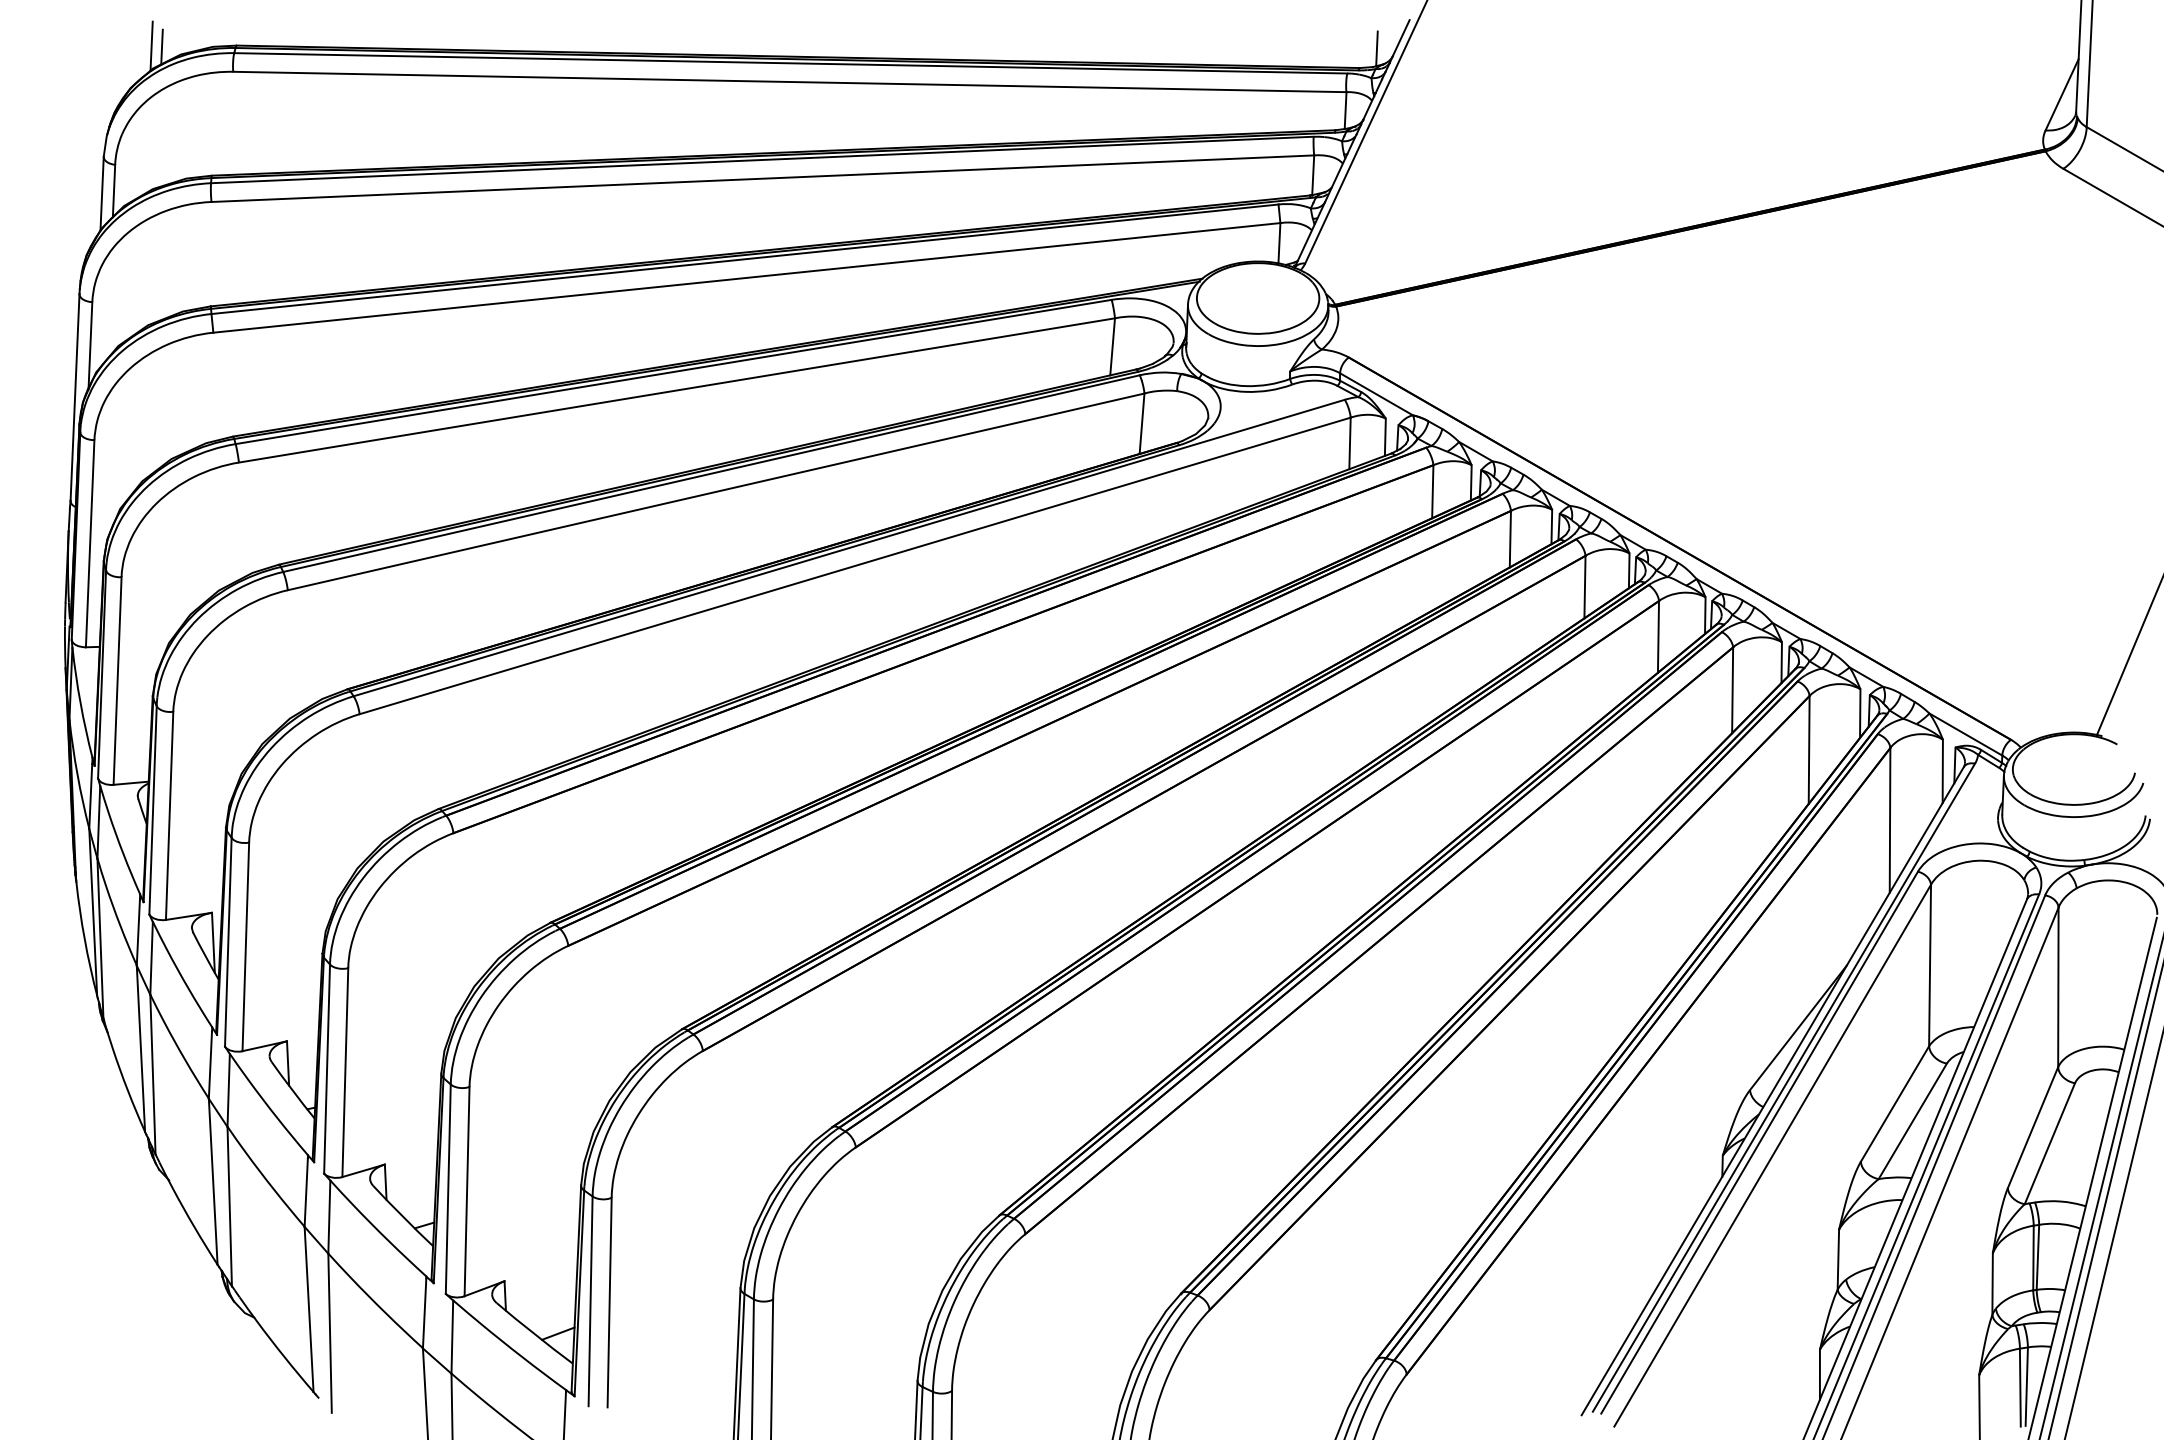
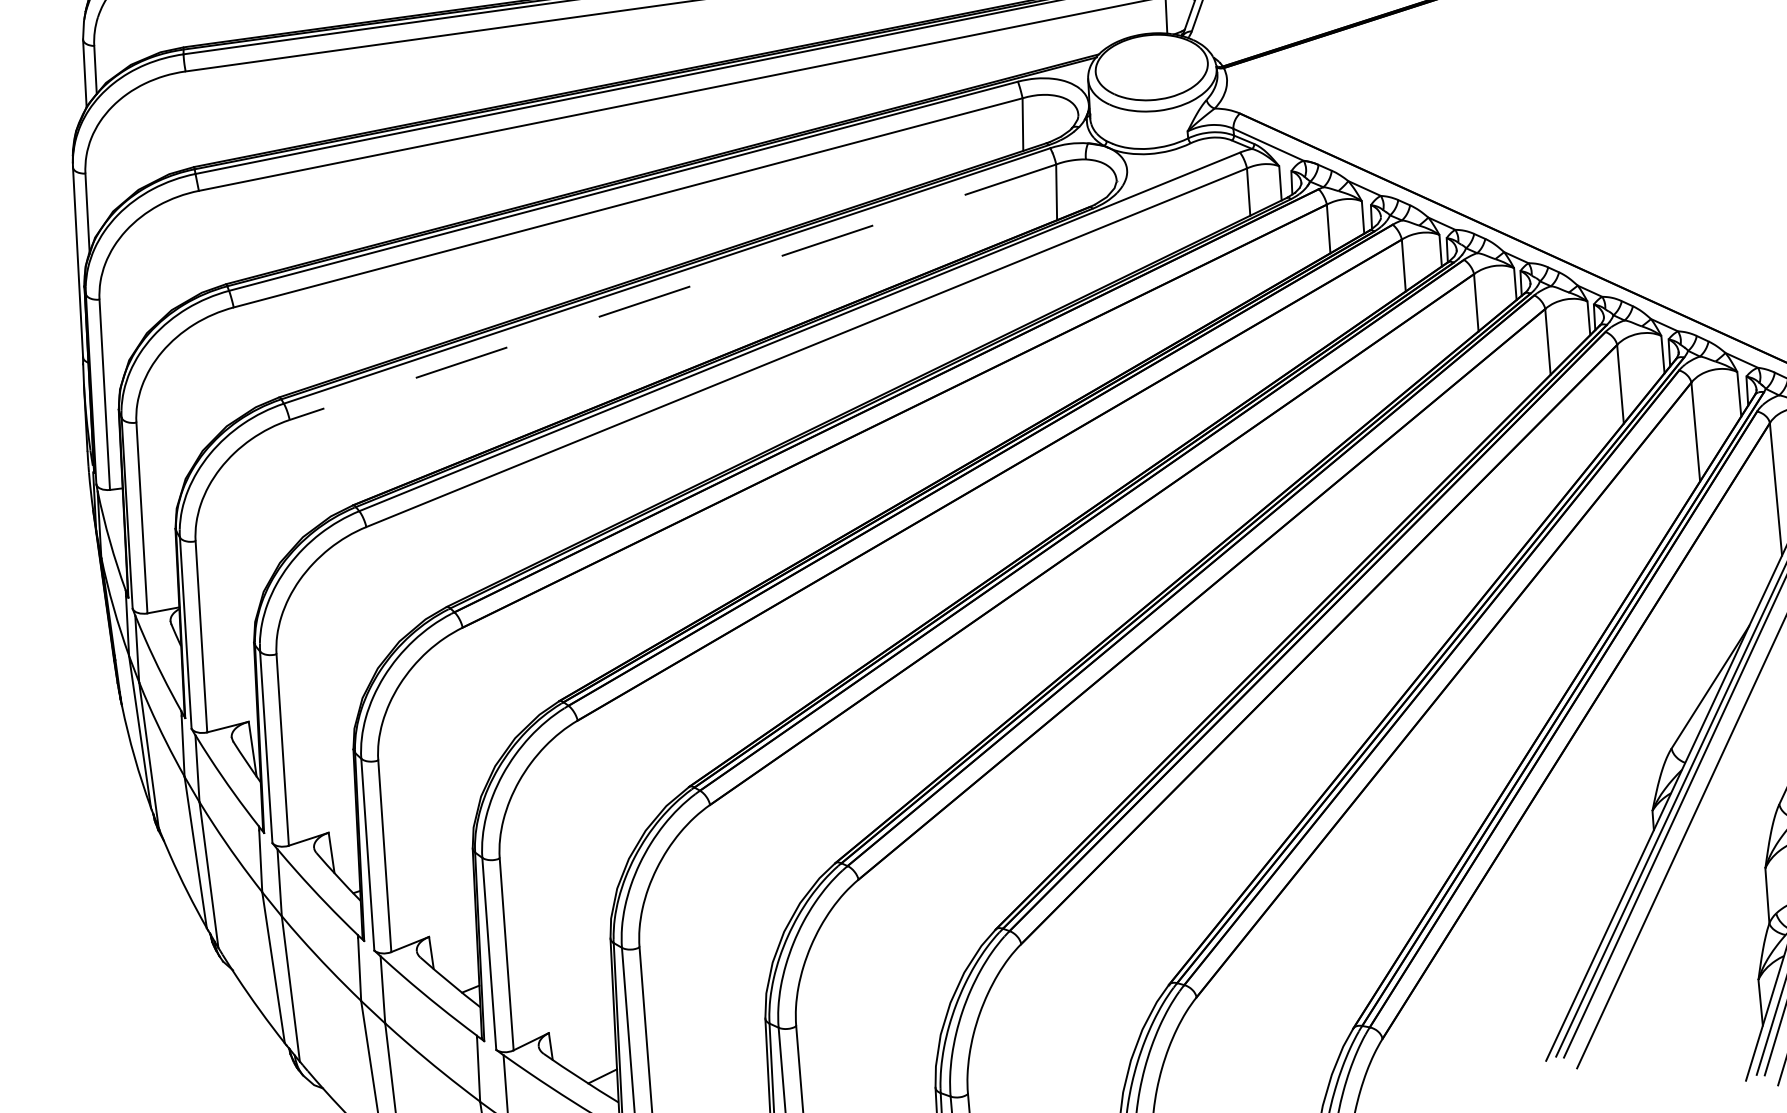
line: (715, 492) -> (672, 292), solid -> dashed

